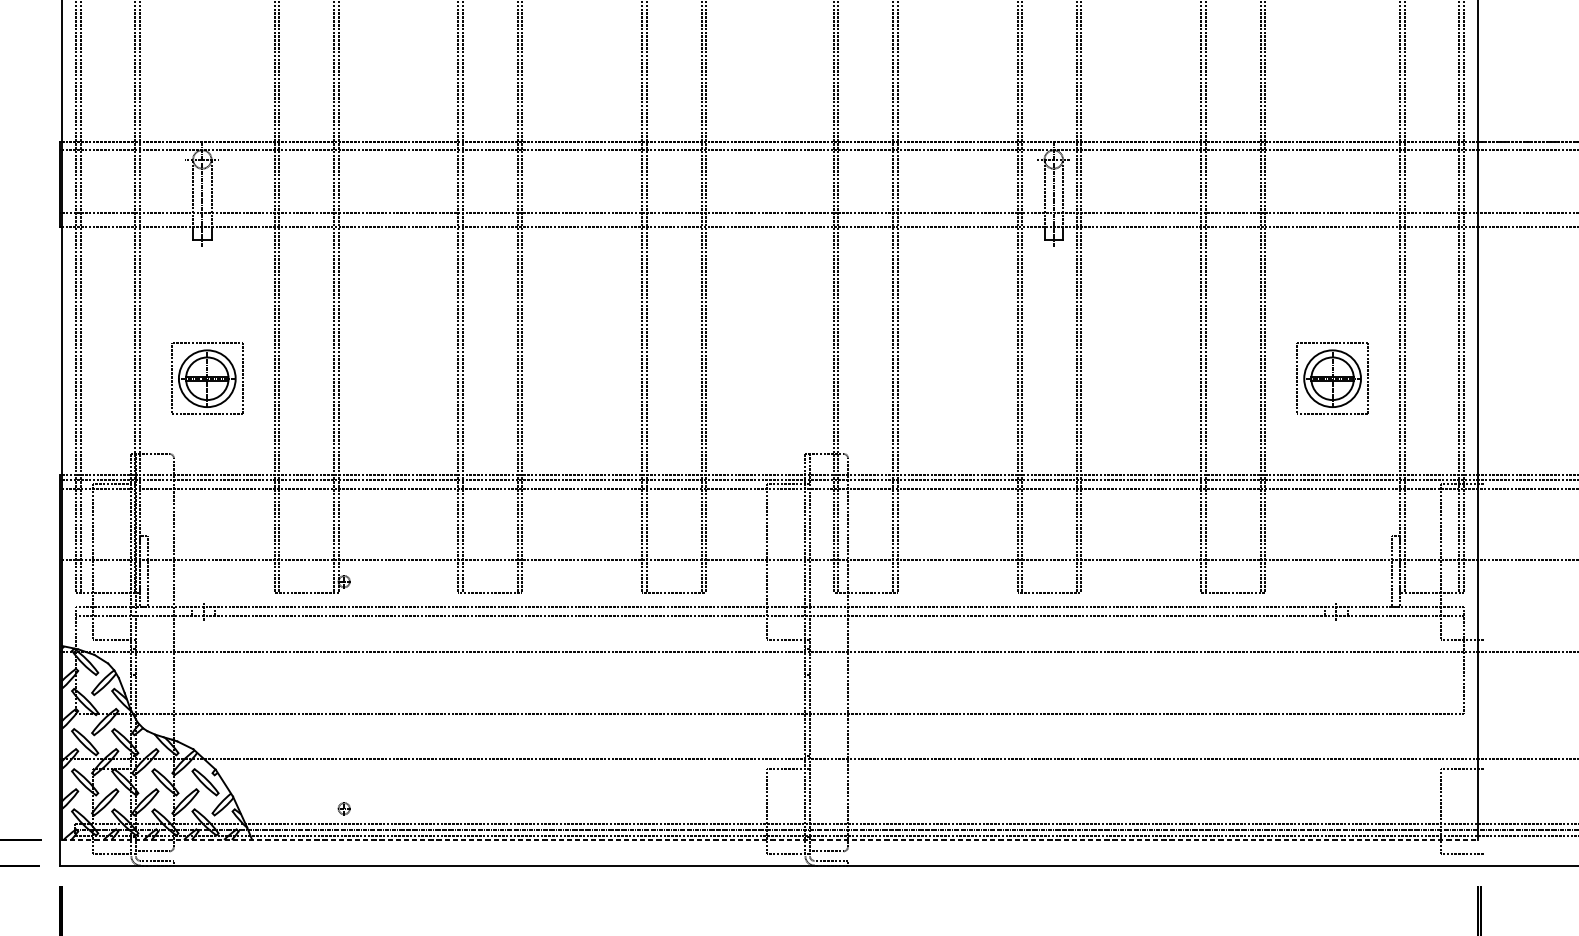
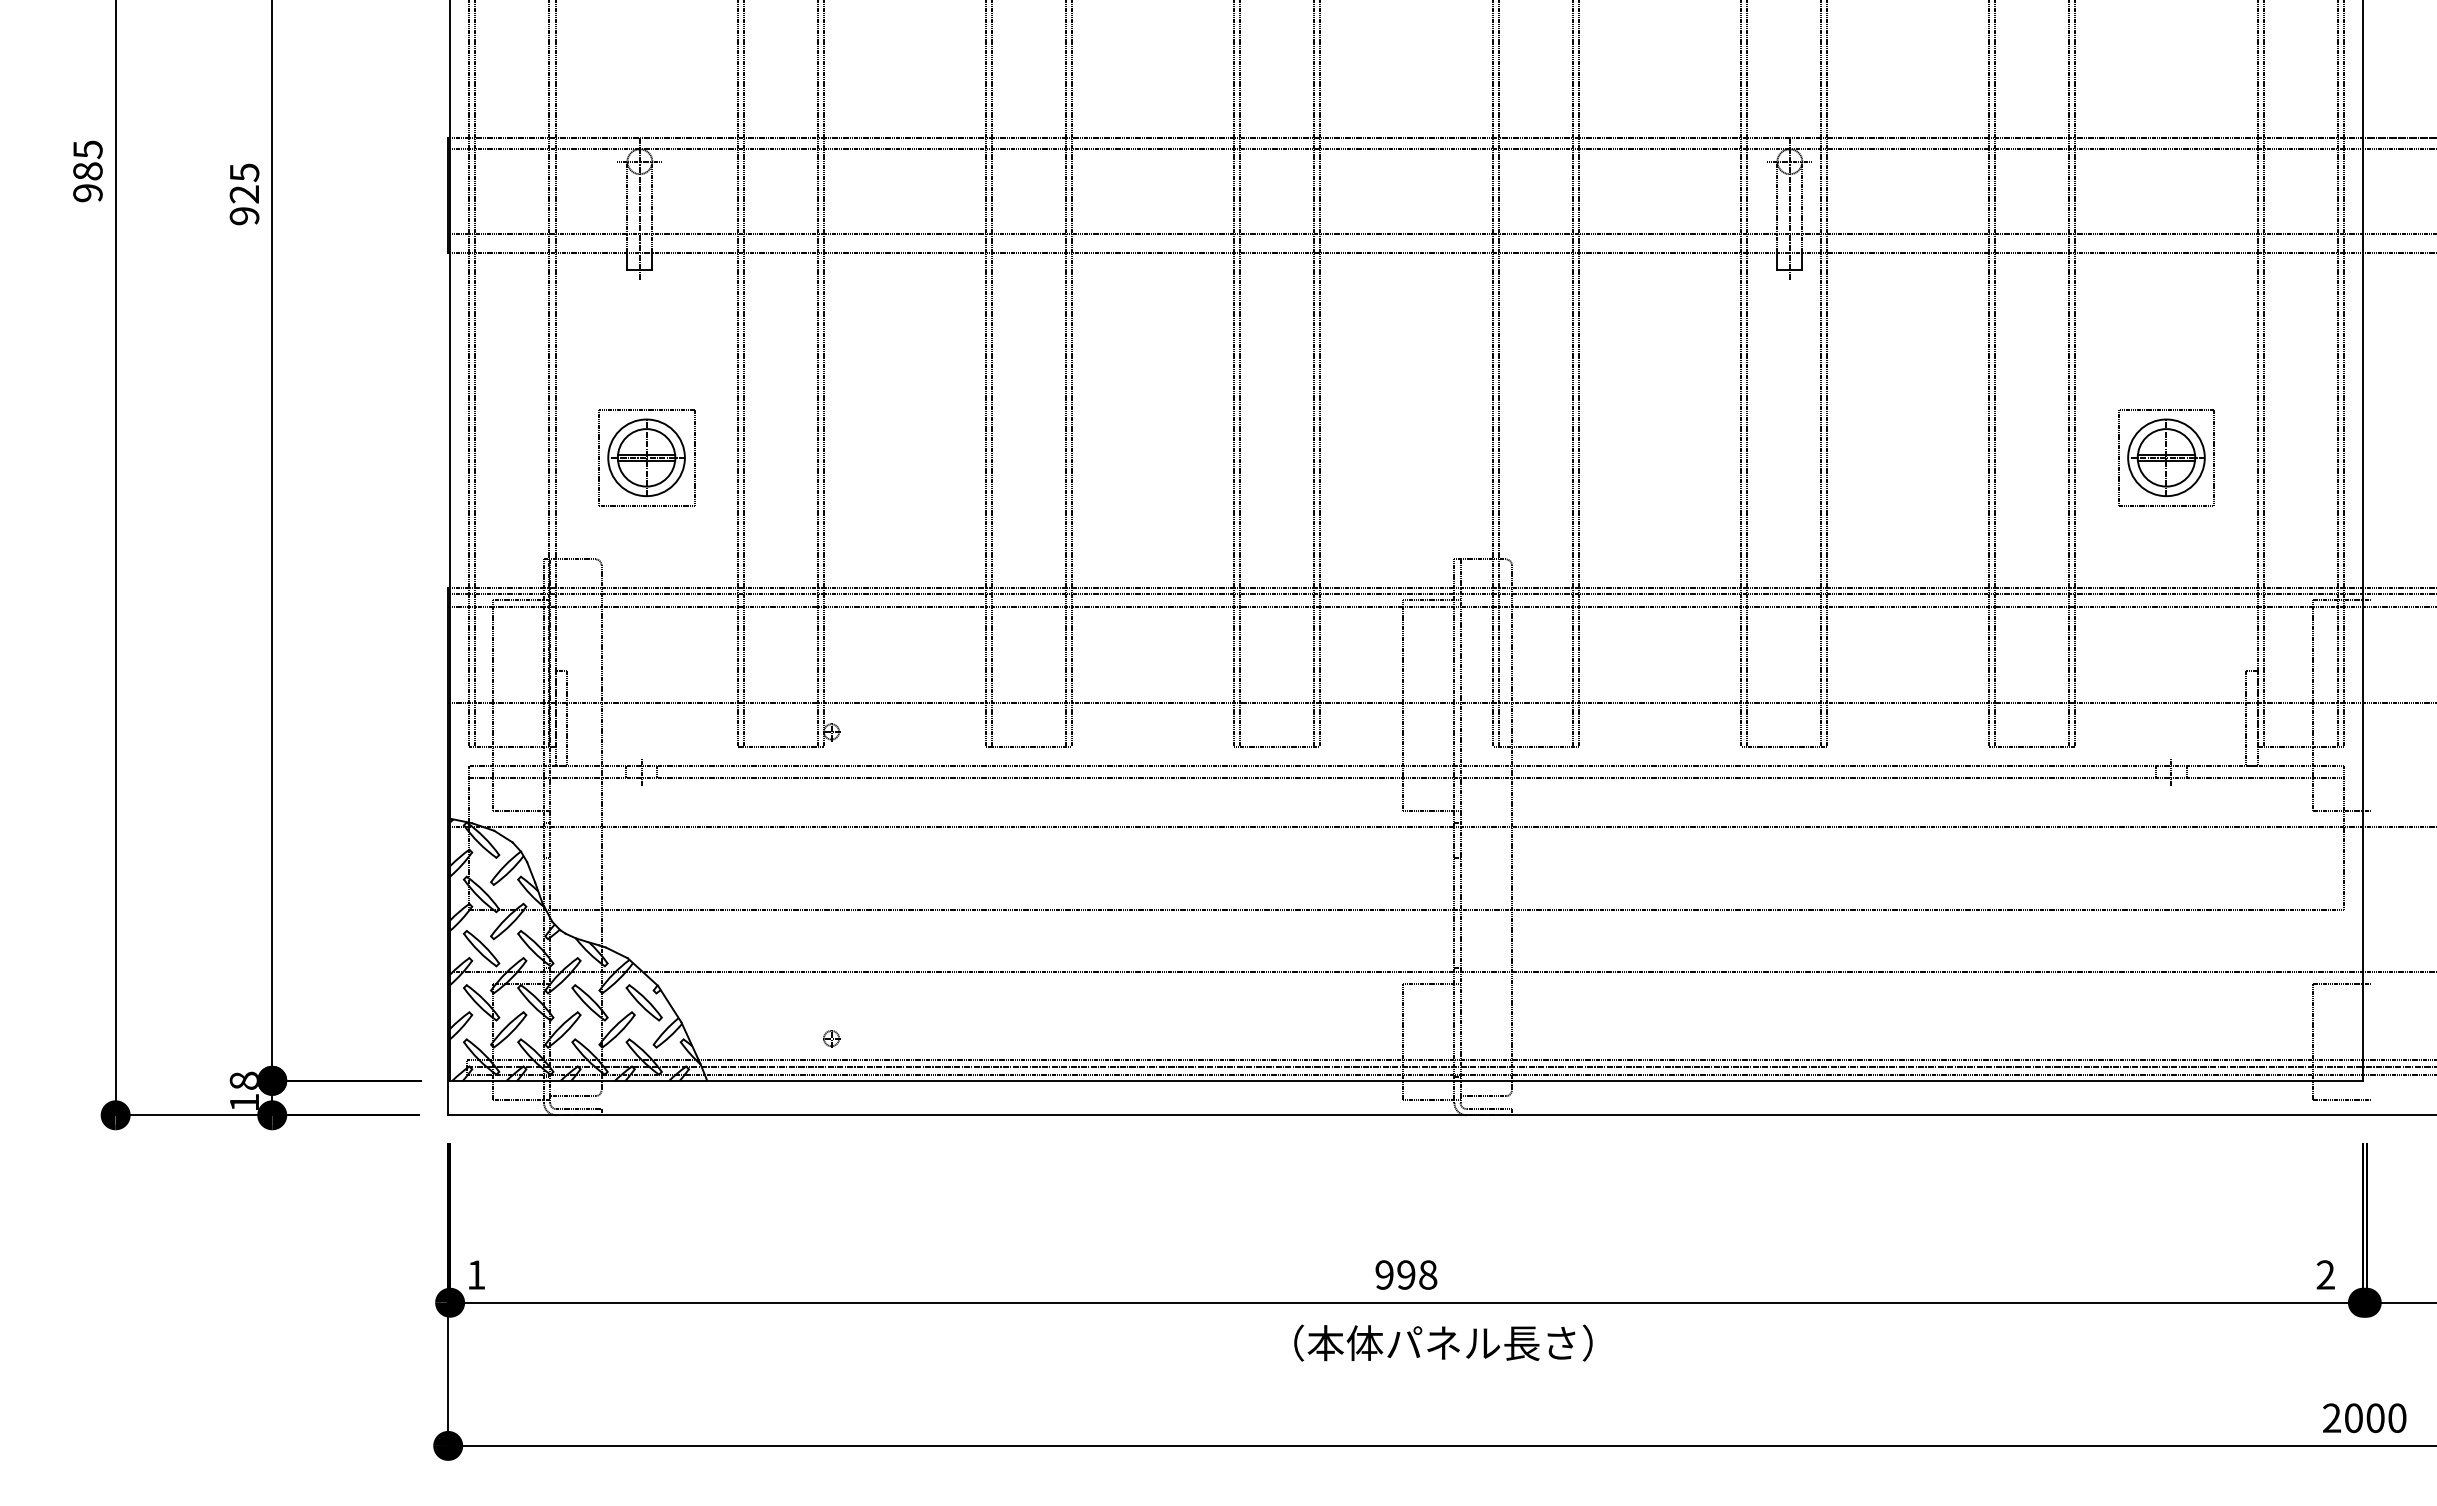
line: (770, 839) -> (1407, 1080), dashed -> solid

